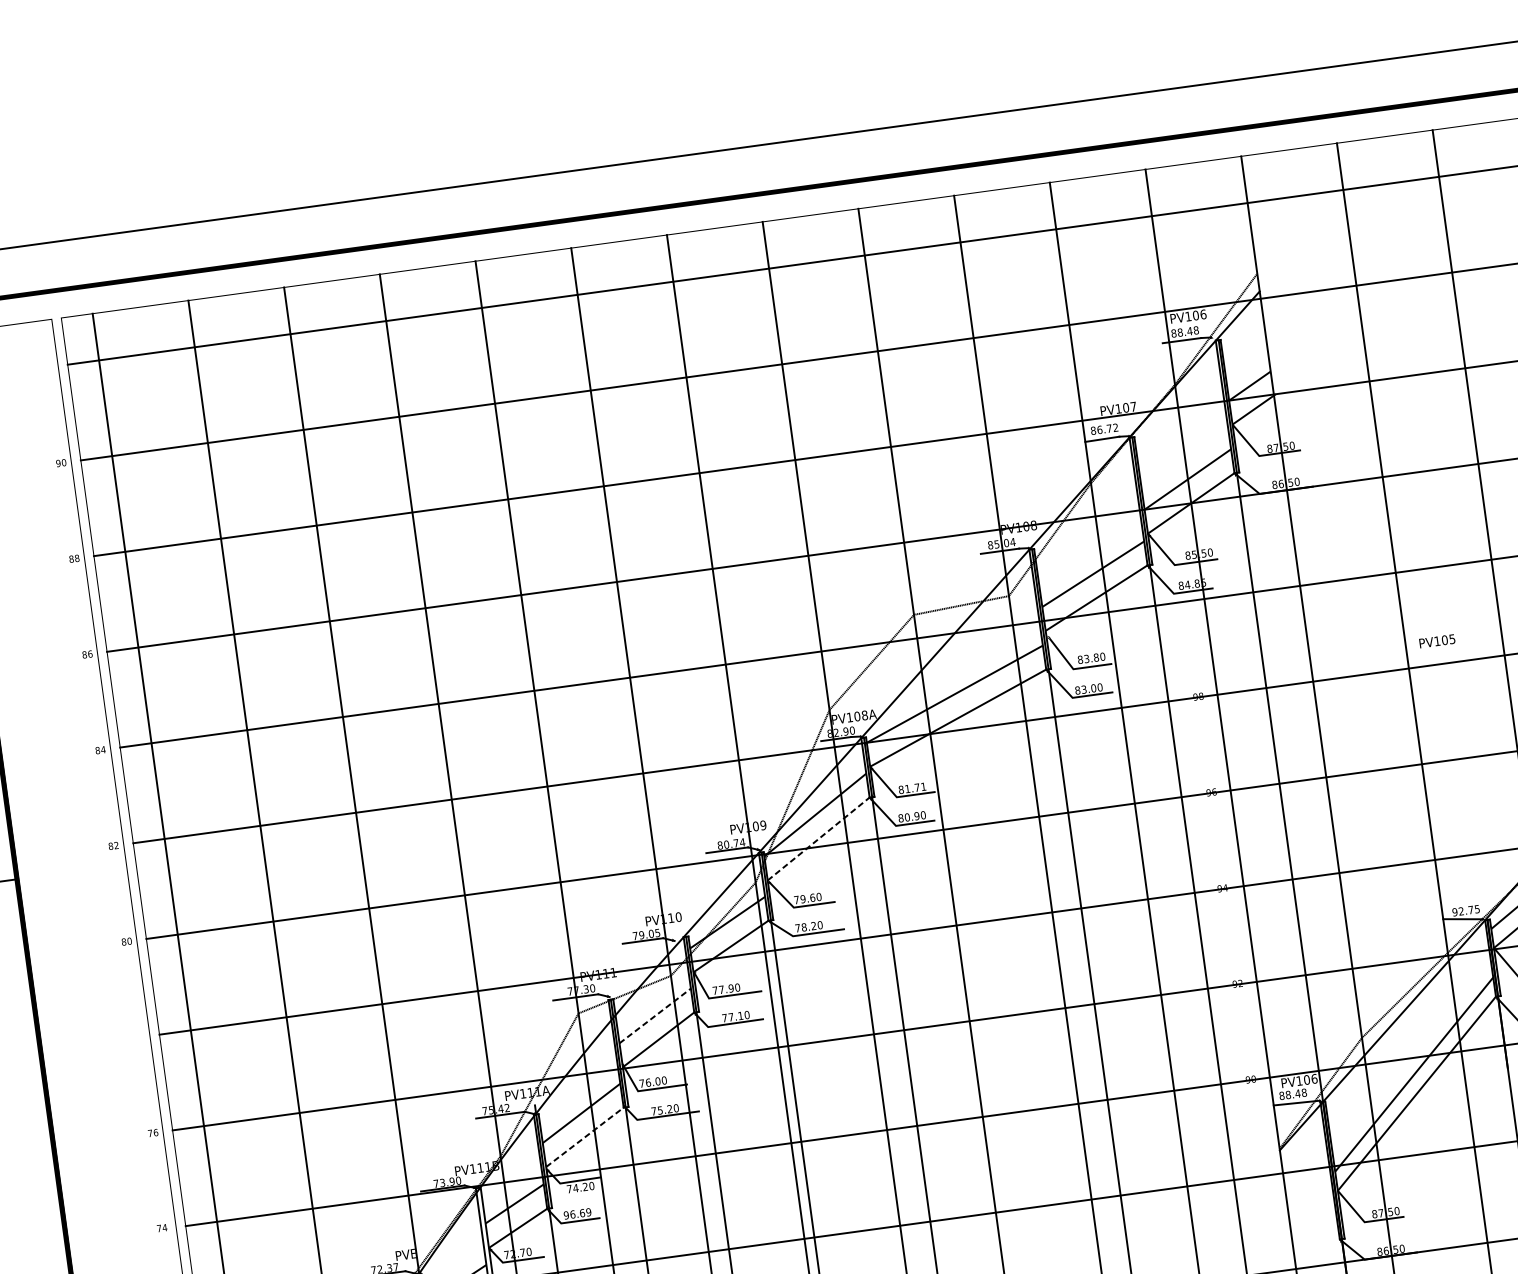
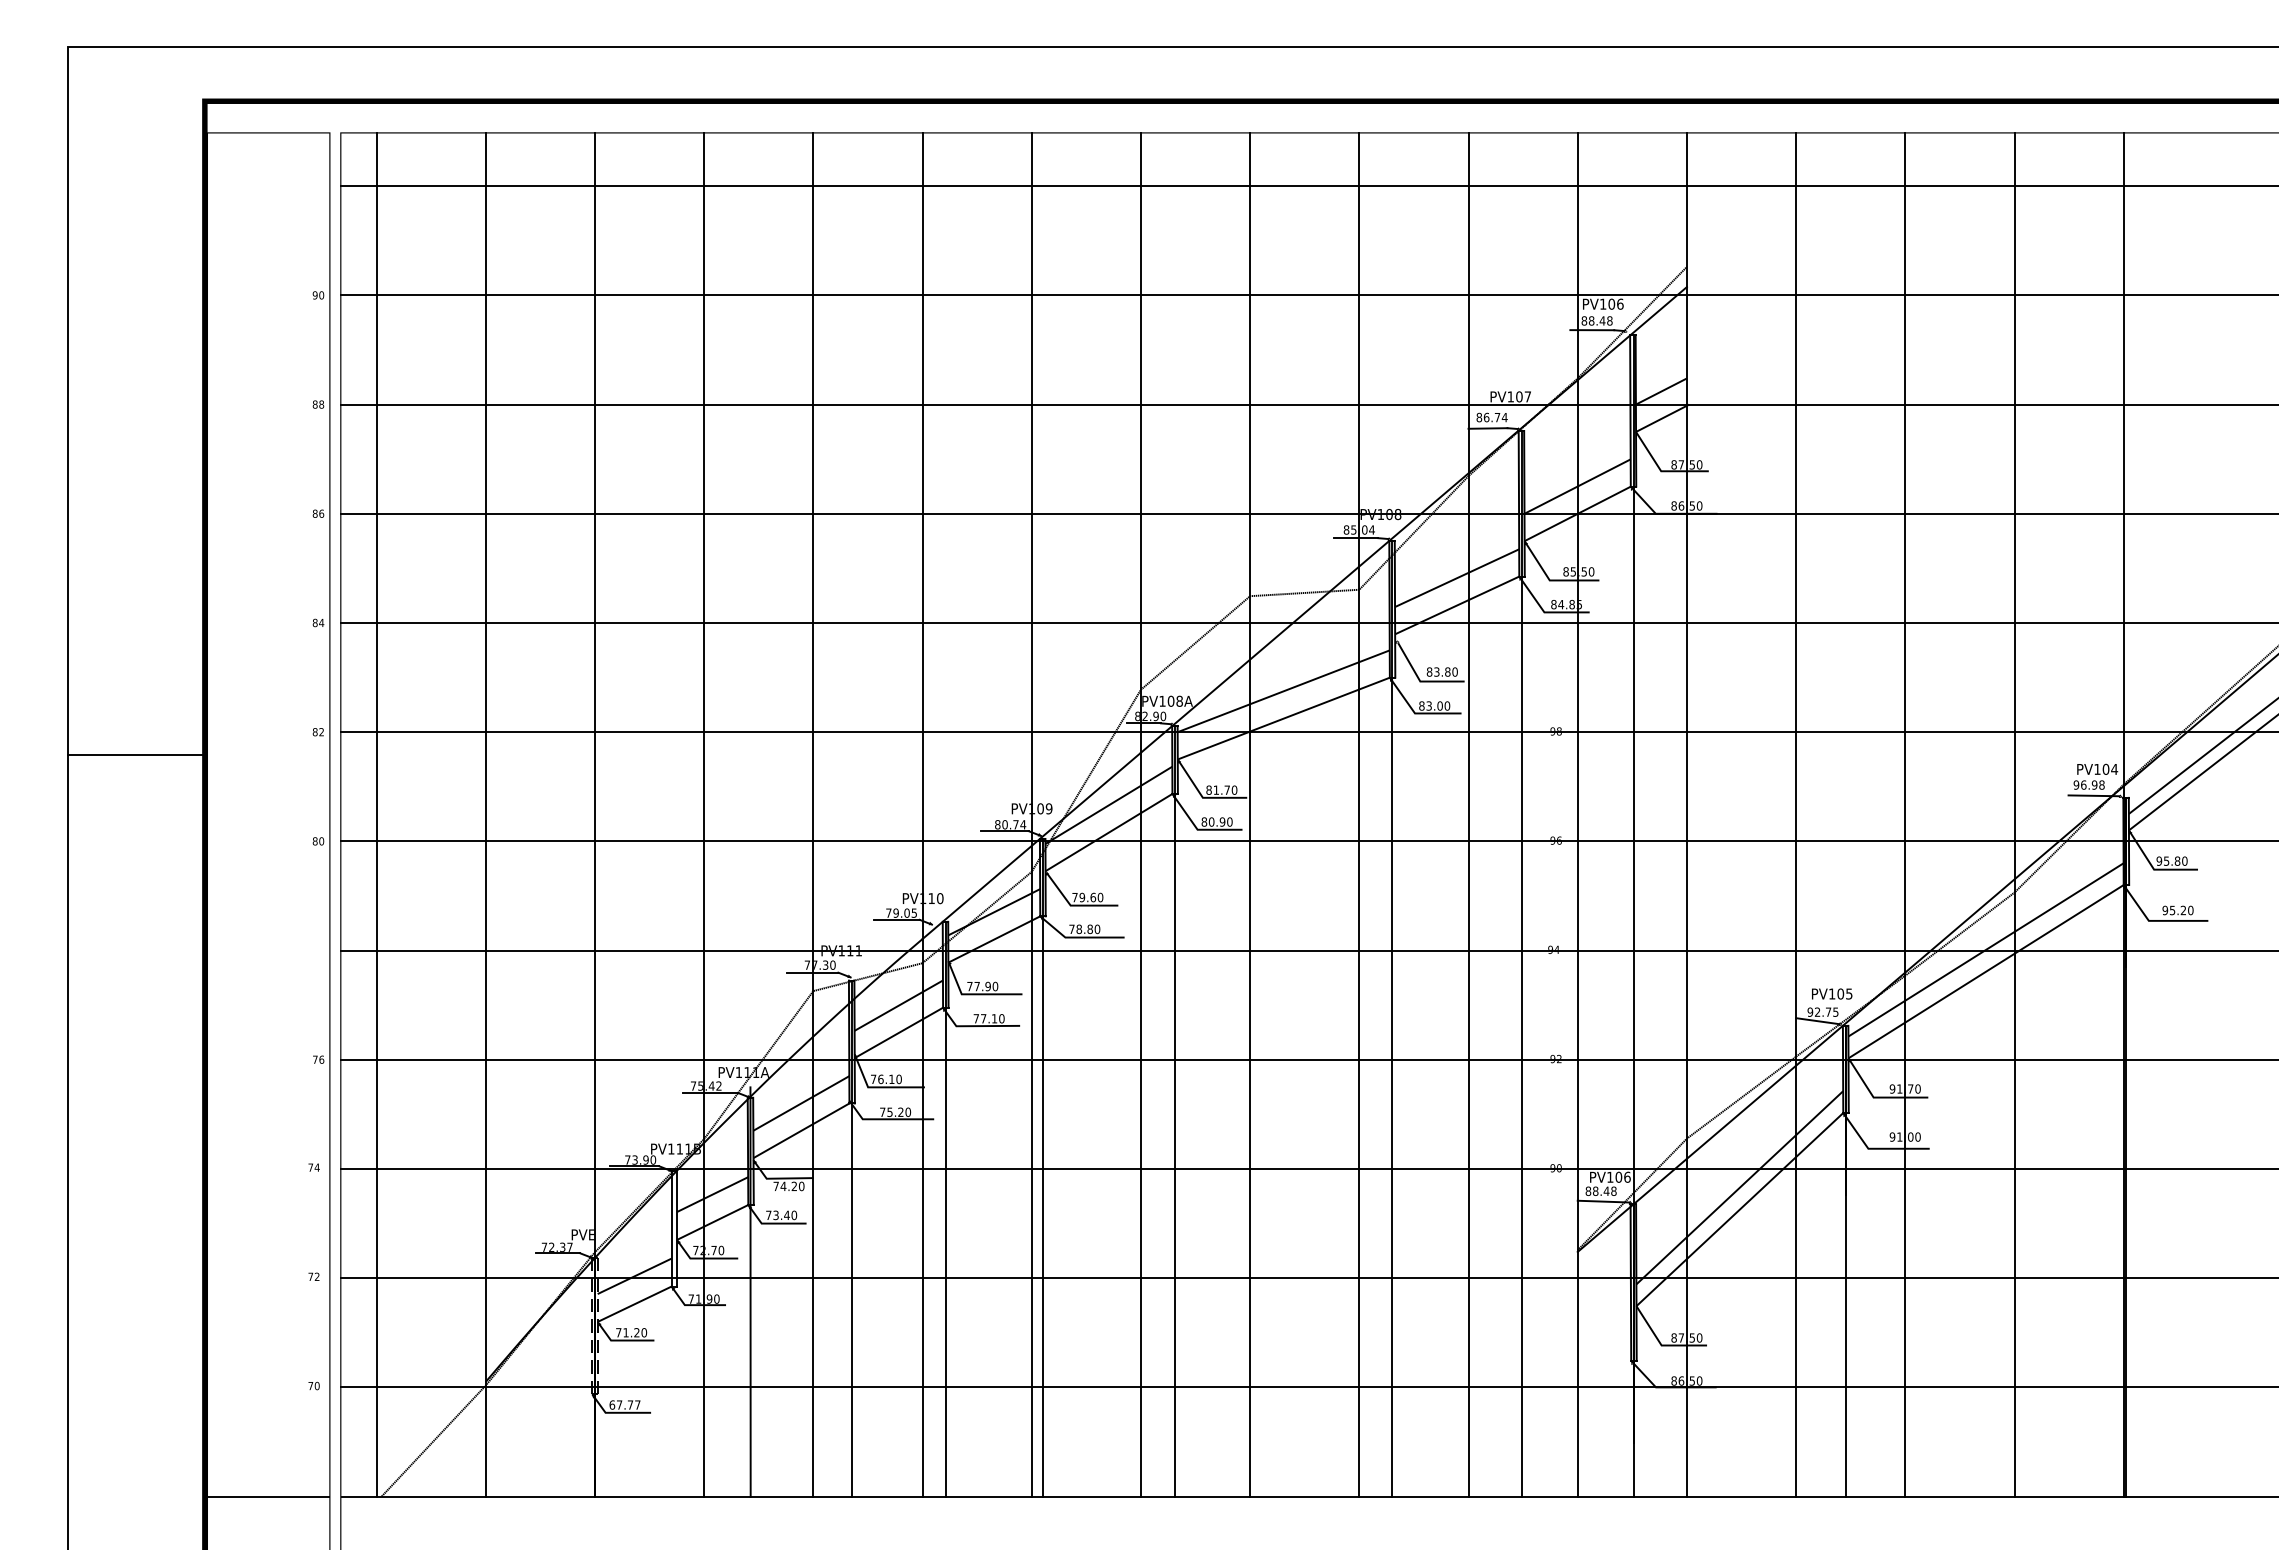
text: (1115, 427) -> (1504, 417), 86.72 -> 86.74
text: (1437, 640) -> (1832, 993), moved
text: (923, 786) -> (1234, 789), 81.71 -> 81.70
line: (819, 838) -> (1109, 832), dashed -> solid
text: (813, 926) -> (1089, 929), 78.20 -> 78.80
line: (654, 1015) -> (898, 1005), dashed -> solid
text: (657, 1081) -> (891, 1079), 76.00 -> 76.10
line: (584, 1137) -> (801, 1130), dashed -> solid
text: (577, 1213) -> (781, 1215), 96.69 -> 73.40

